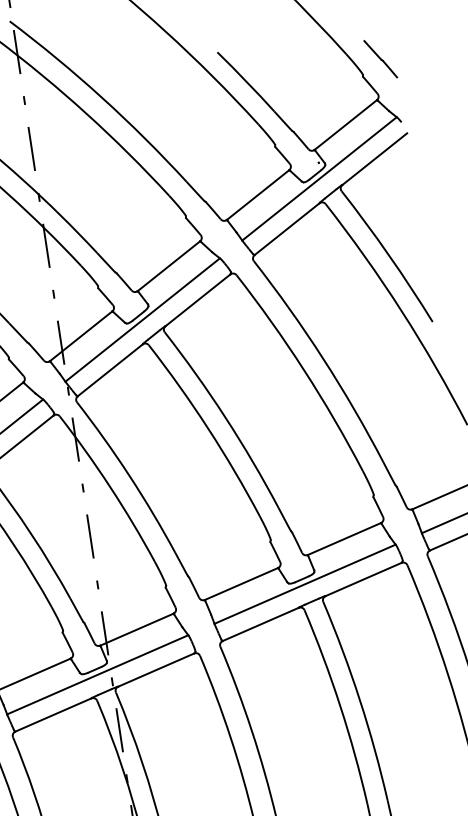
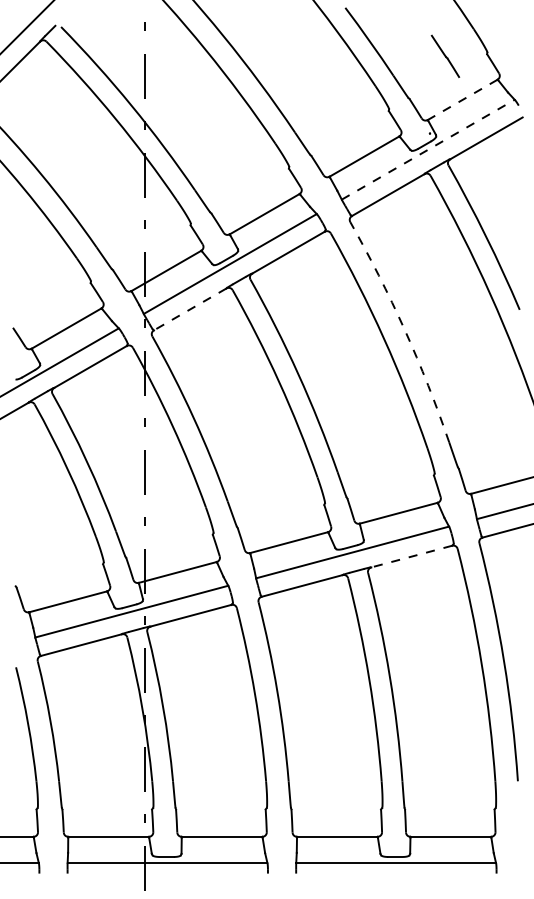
line: (380, 58) -> (445, 55), moved
line: (345, 125) -> (462, 100), solid -> dashed
line: (319, 178) -> (428, 149), solid -> dashed
arc: (322, 358) -> (404, 329), solid -> dashed
line: (110, 370) -> (190, 309), solid -> dashed
line: (363, 579) -> (411, 556), solid -> dashed

